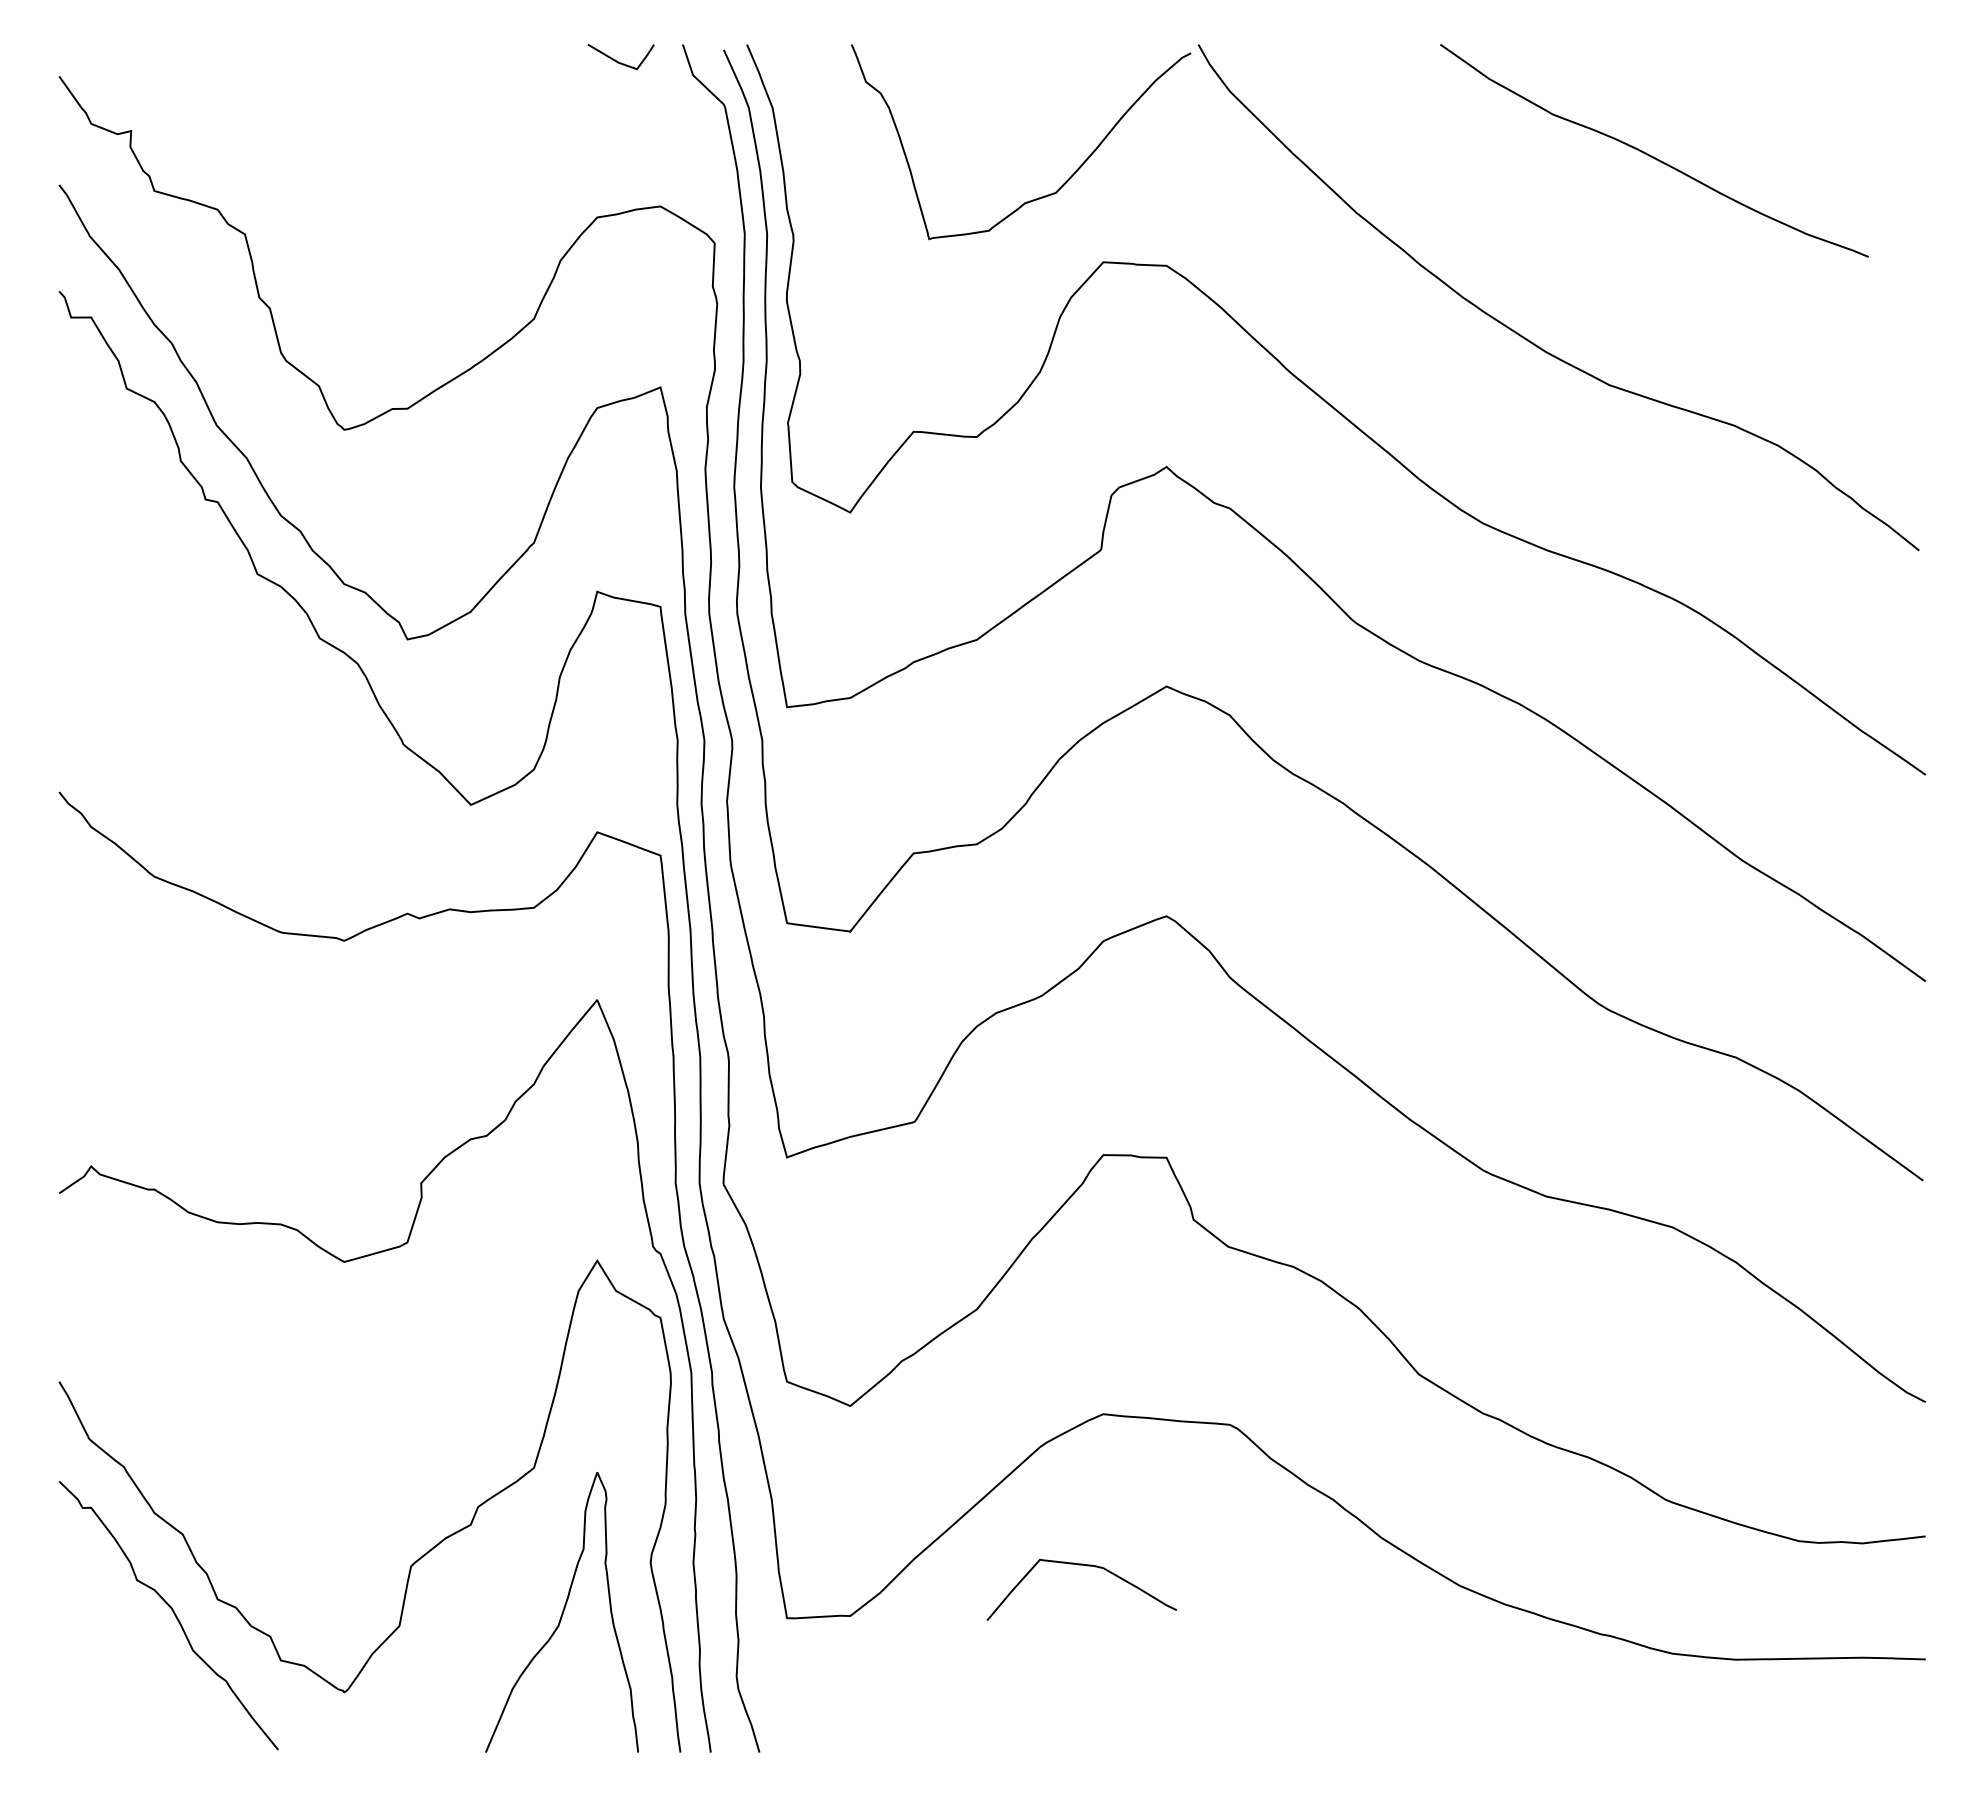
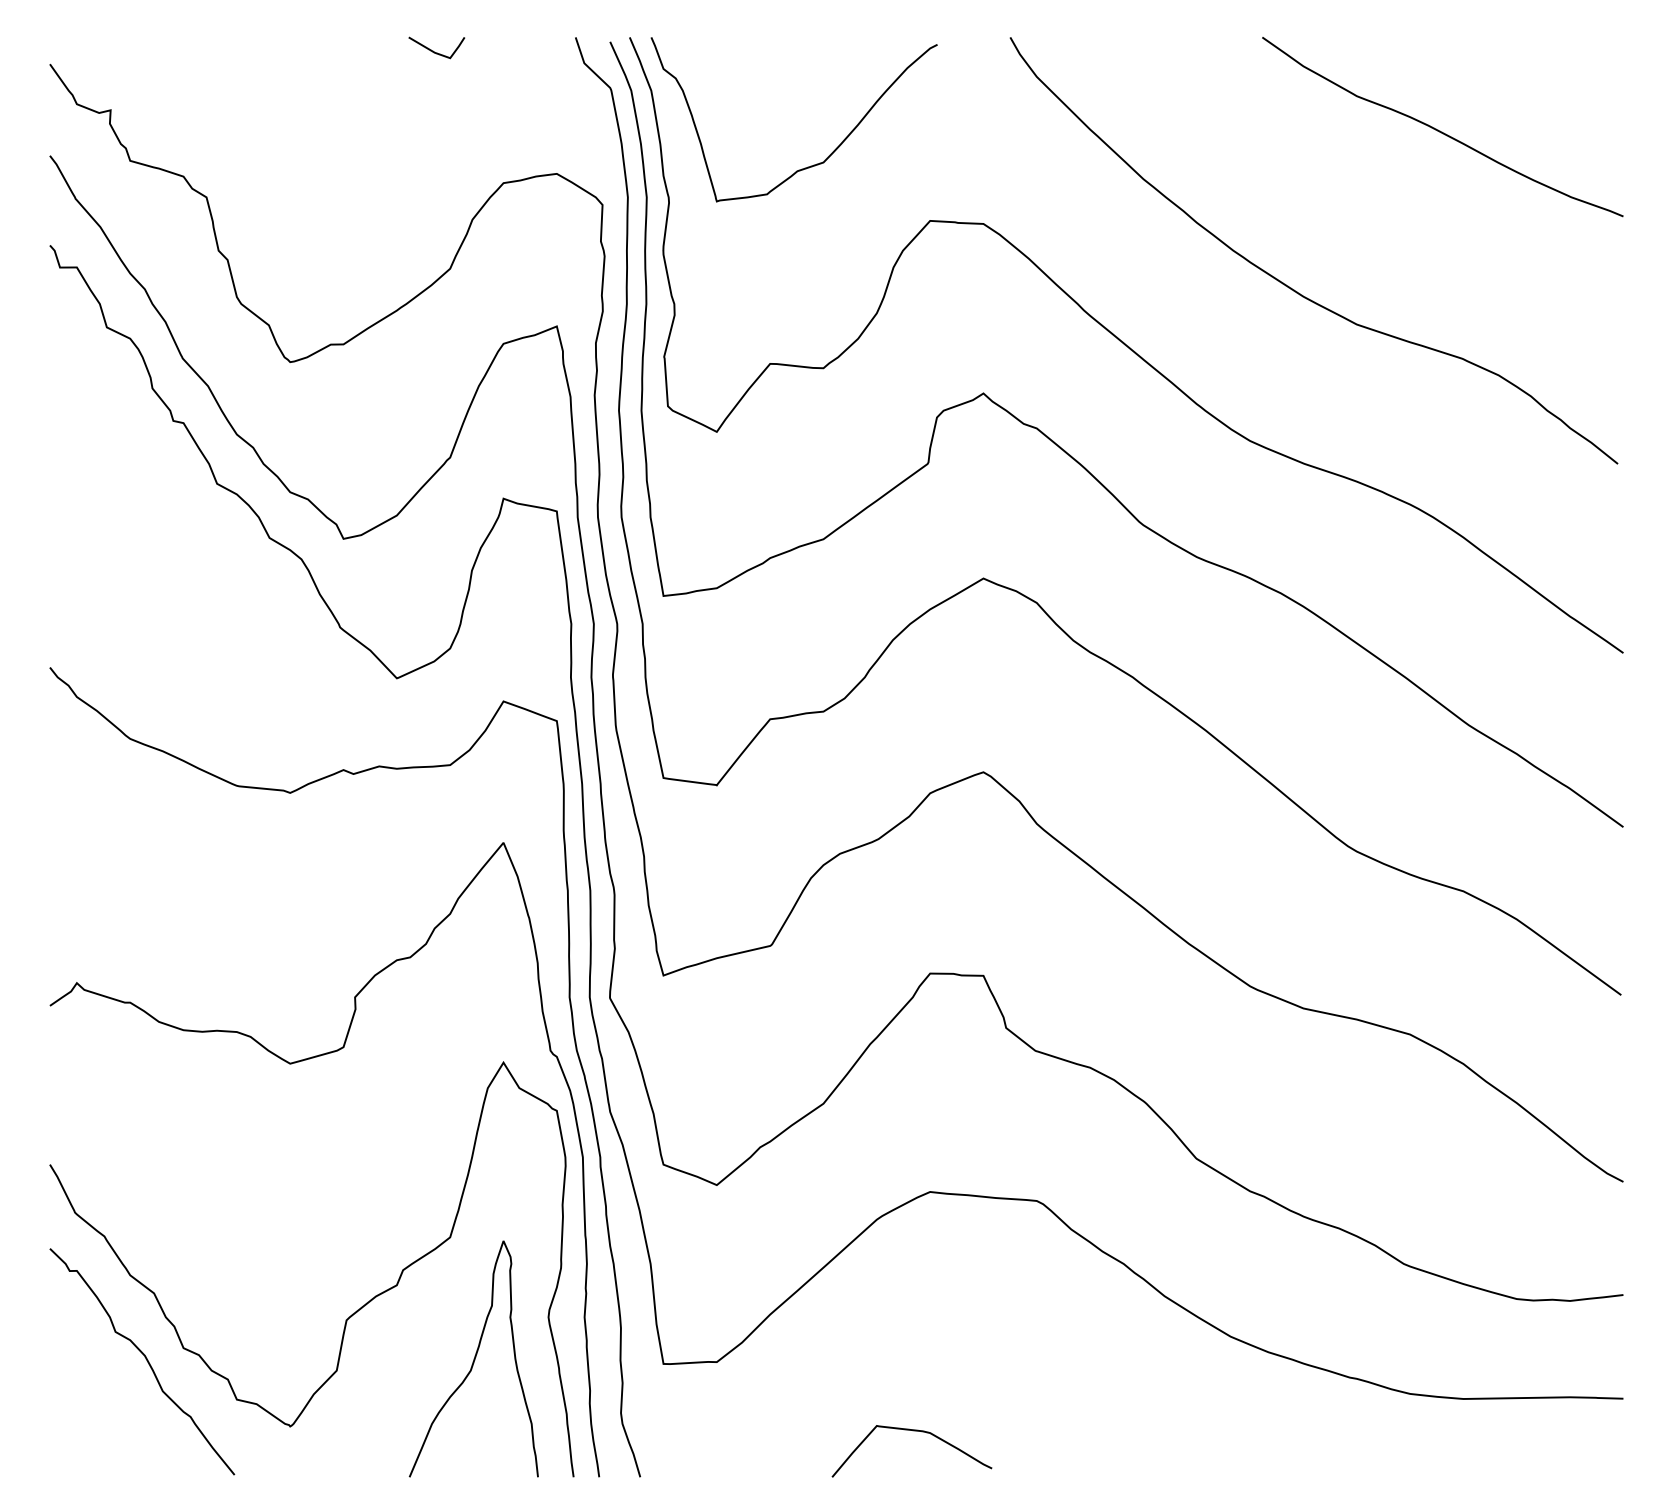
line: (617, 60) -> (433, 50), moved
curve: (1651, 155) -> (1440, 130), moved
curve: (1038, 197) -> (808, 166), moved
curve: (1086, 1566) -> (915, 1431), moved

